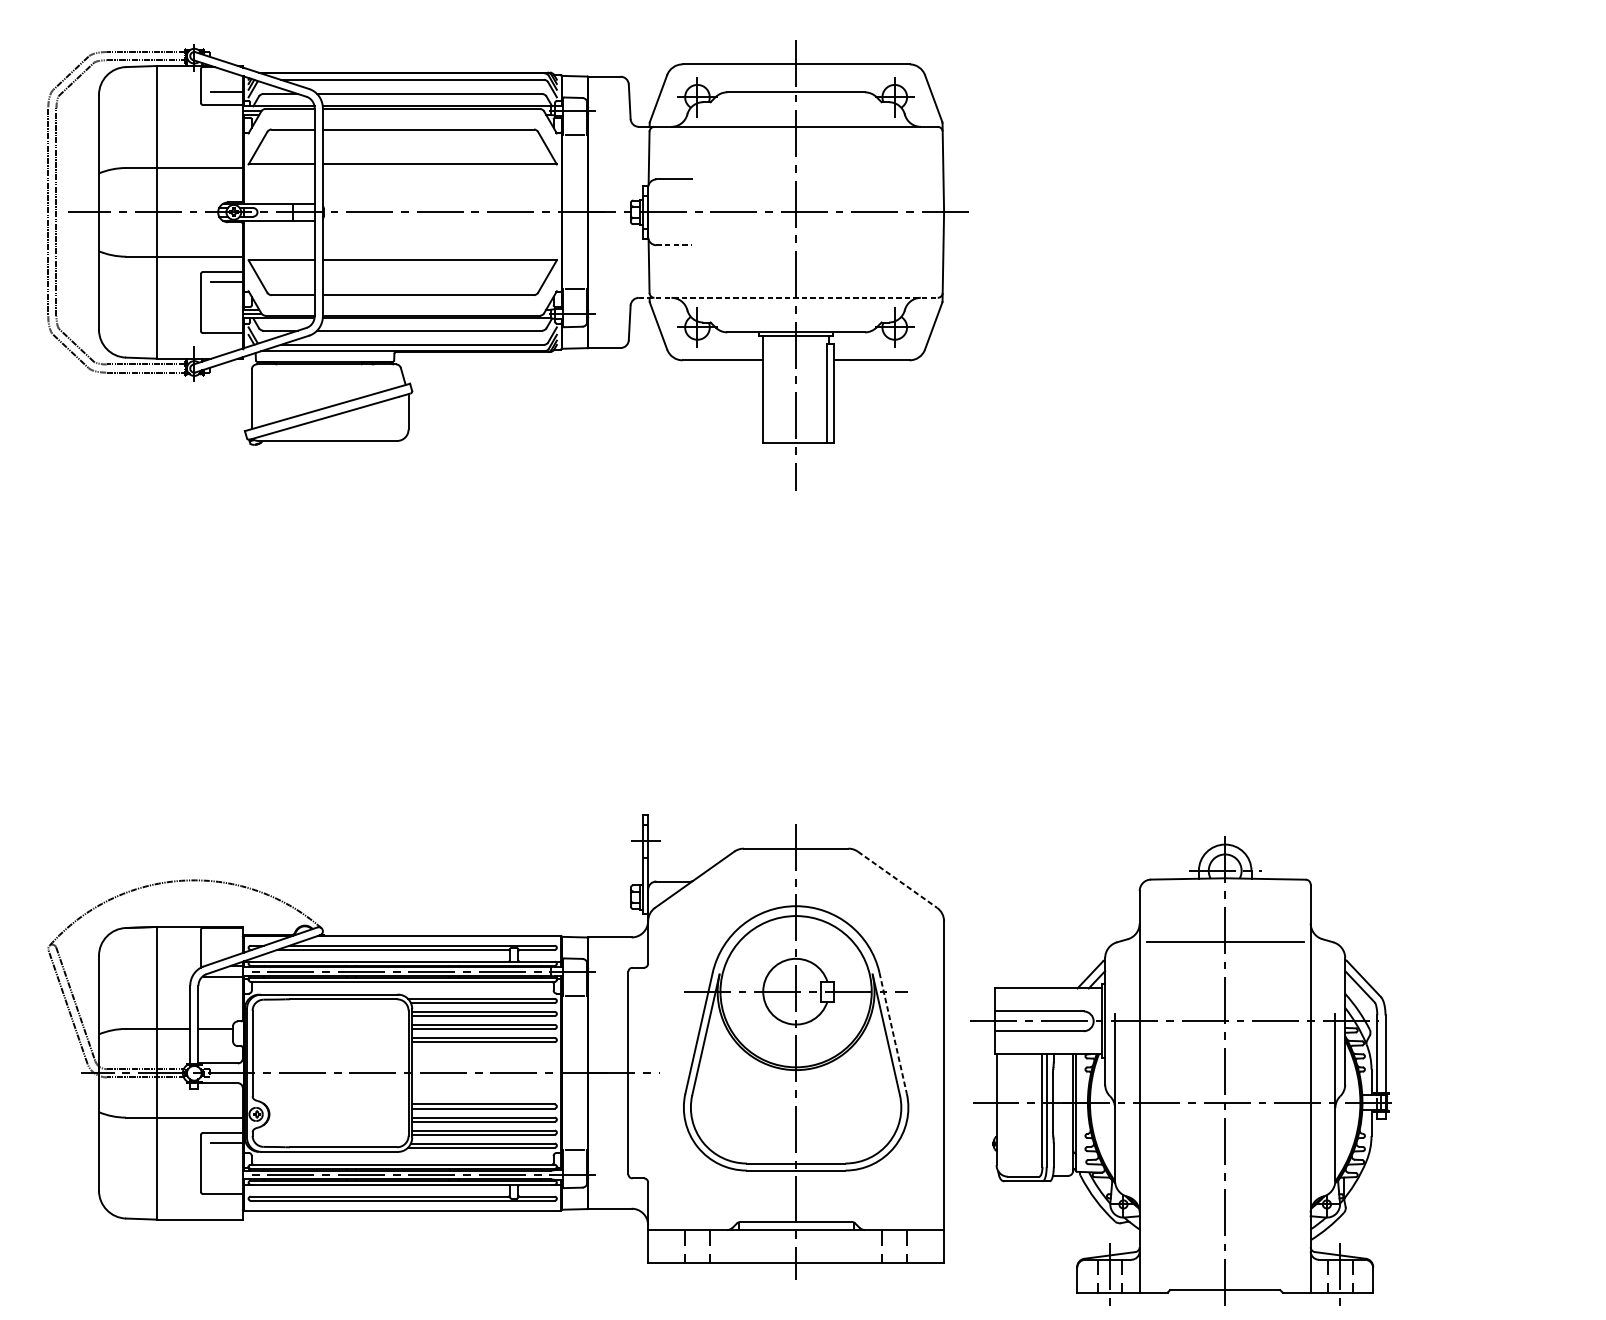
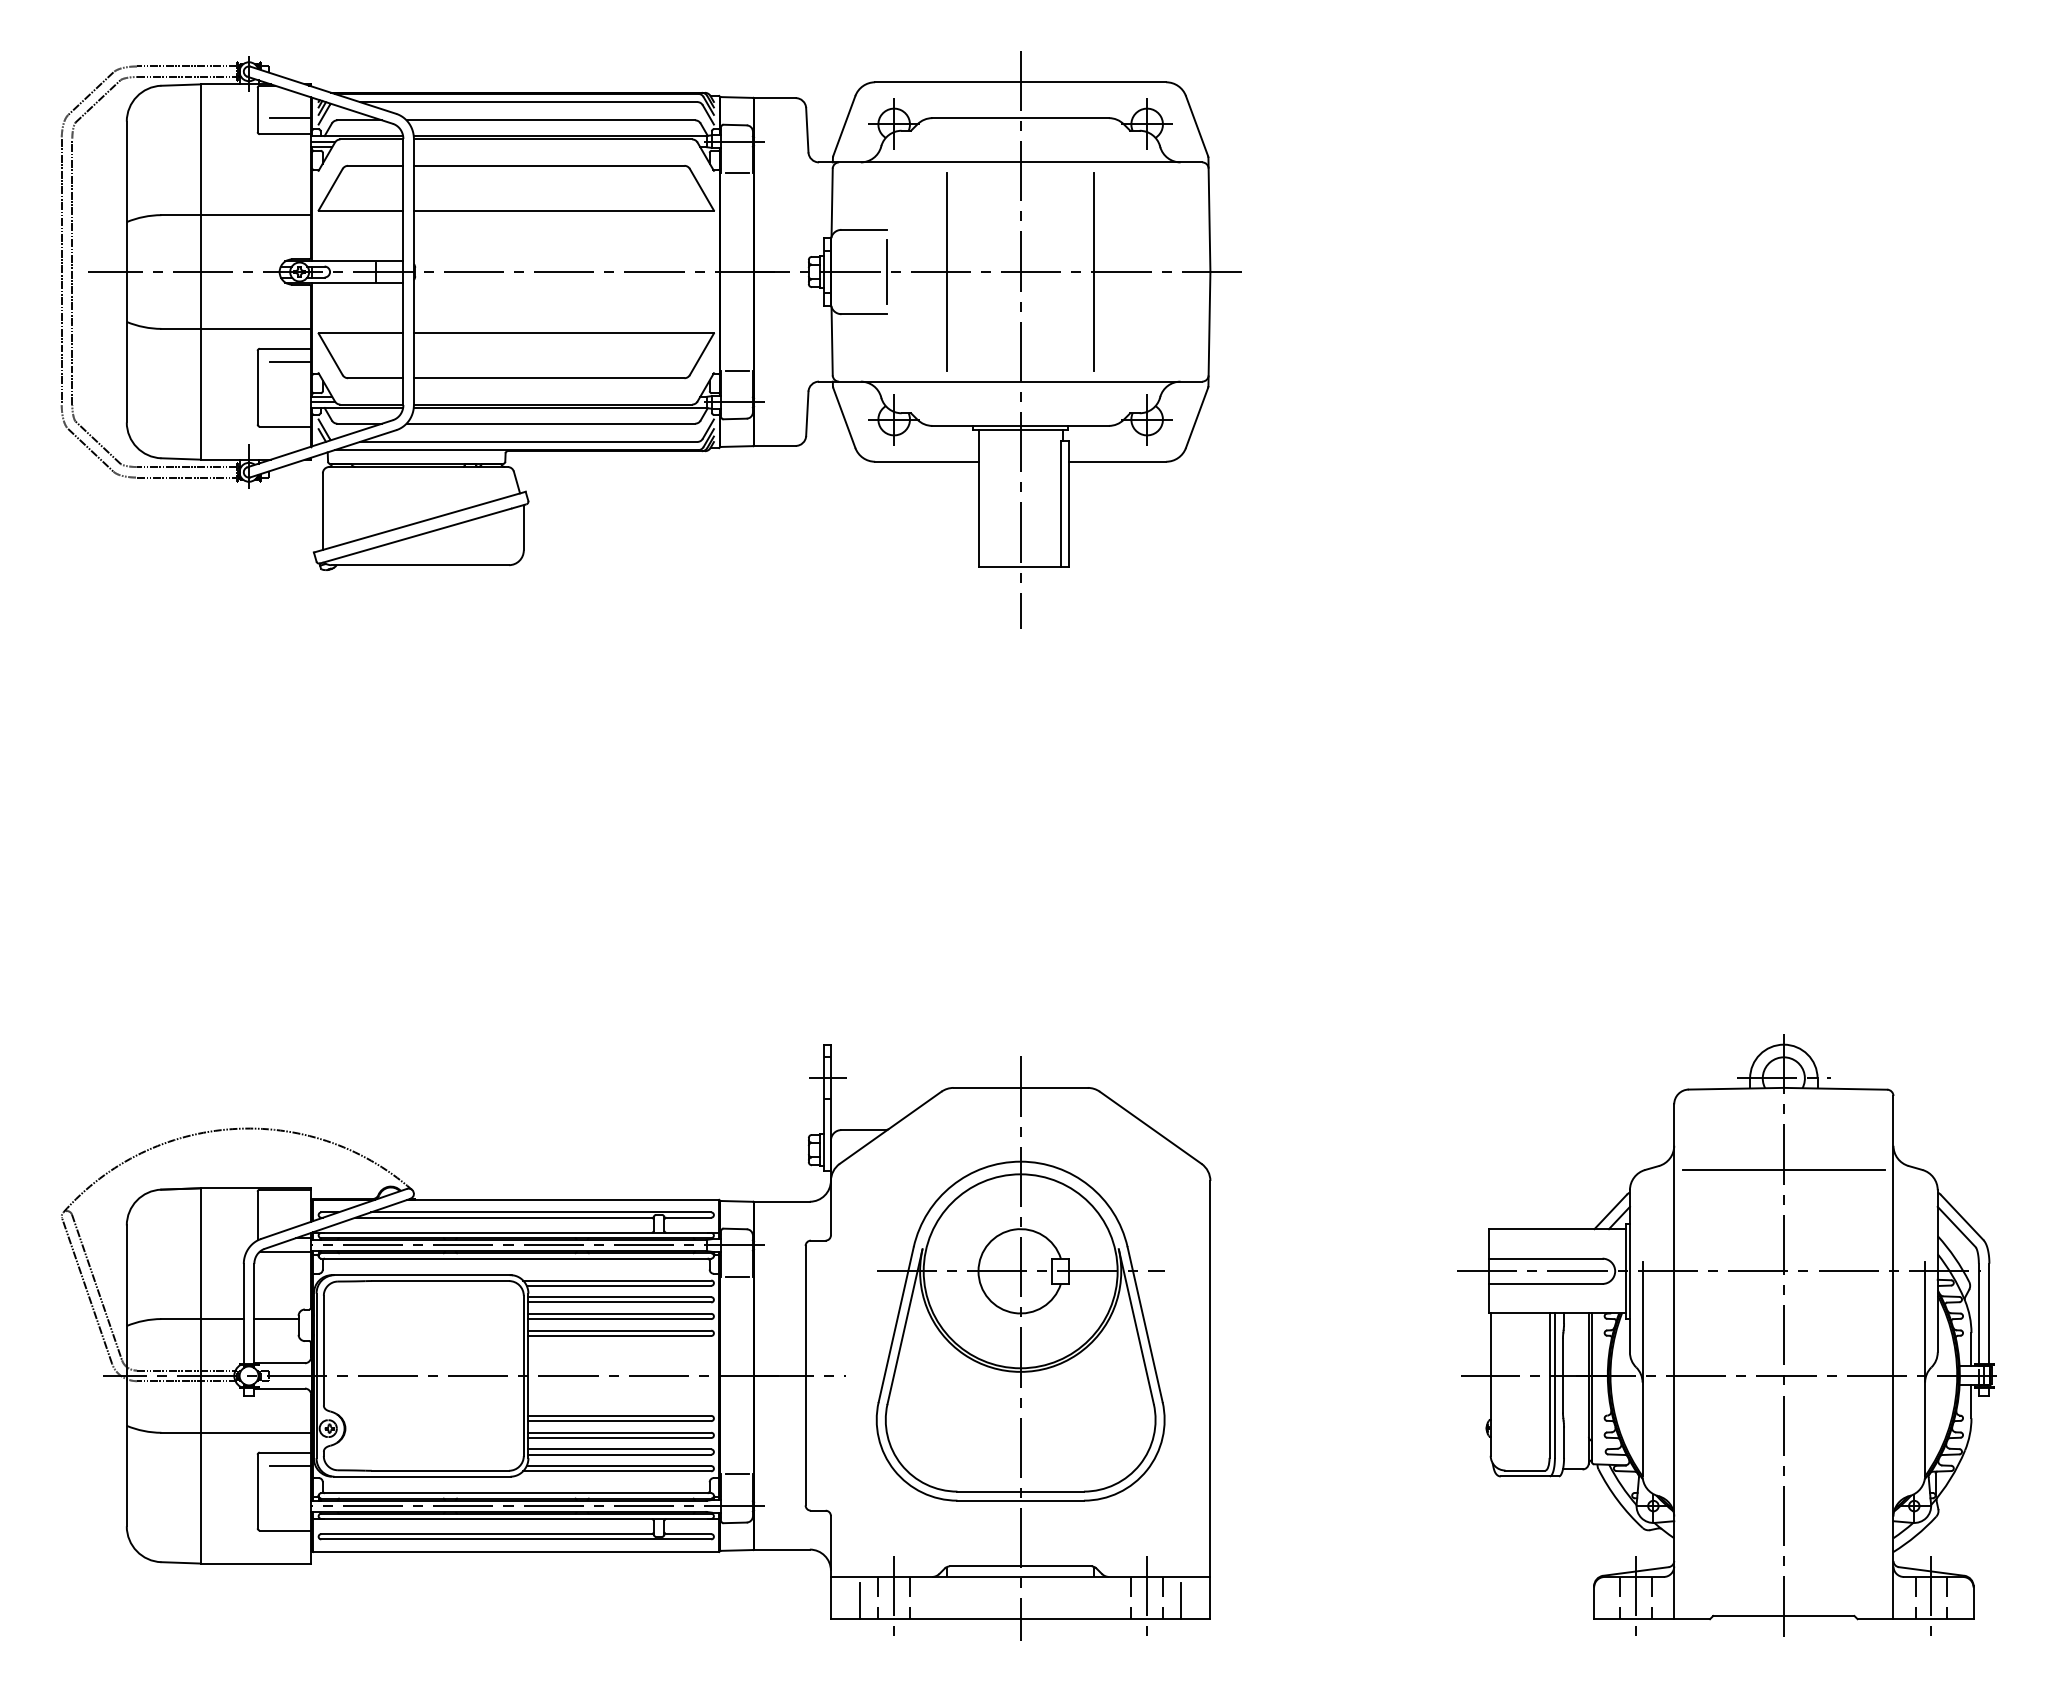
line: (692, 211) -> (887, 271), added
line: (738, 211) -> (946, 271), added
line: (853, 211) -> (1094, 271), added
line: (674, 245) -> (864, 314), dashed -> solid
line: (788, 297) -> (1010, 381), dashed -> solid
line: (898, 880) -> (1151, 1128), dashed -> solid
line: (893, 1033) -> (1145, 1325), dashed -> solid
part: (1180, 1071) -> (1726, 1335), moved
line: (697, 1246) -> (894, 1597), added
line: (895, 1246) -> (1147, 1597), added
line: (671, 1249) -> (860, 1601), added
line: (920, 1249) -> (1180, 1601), added

